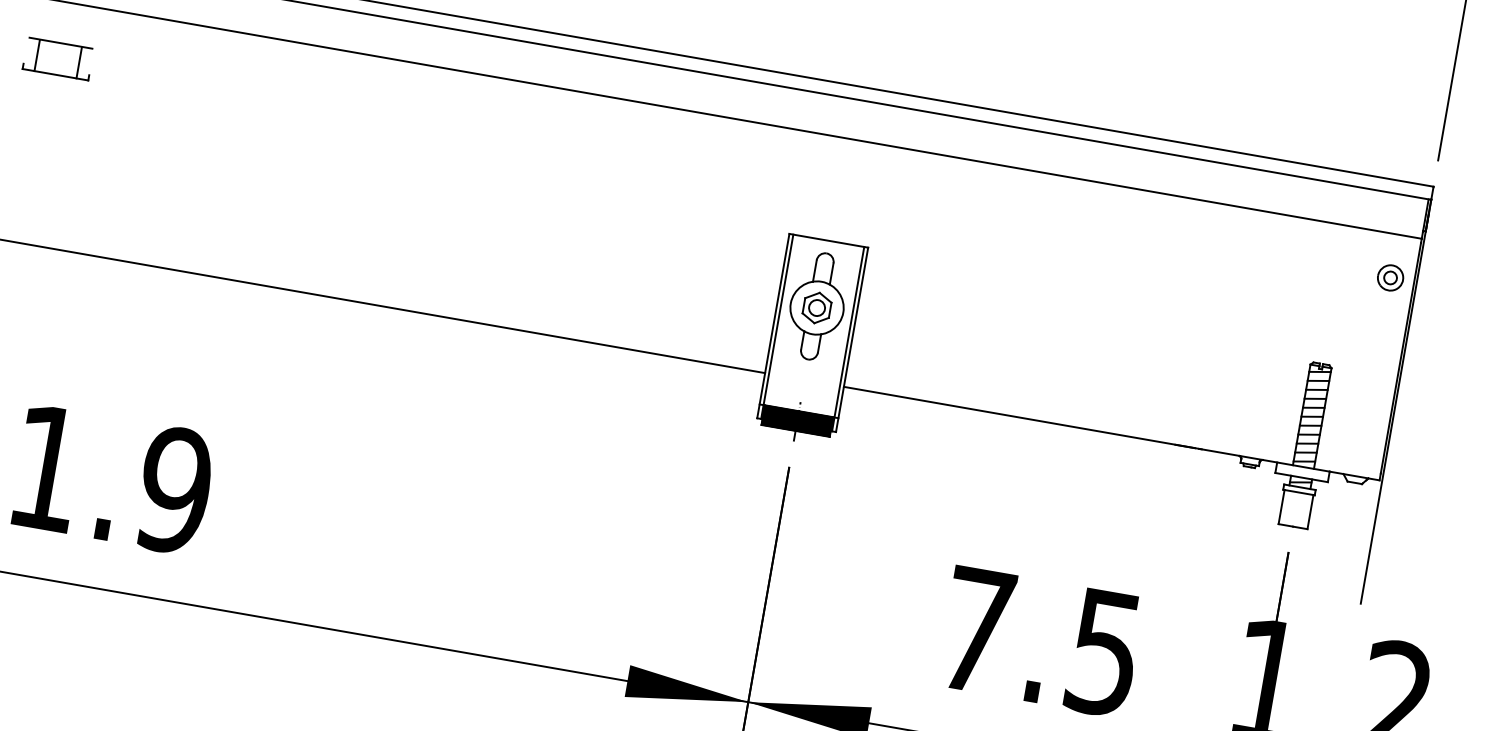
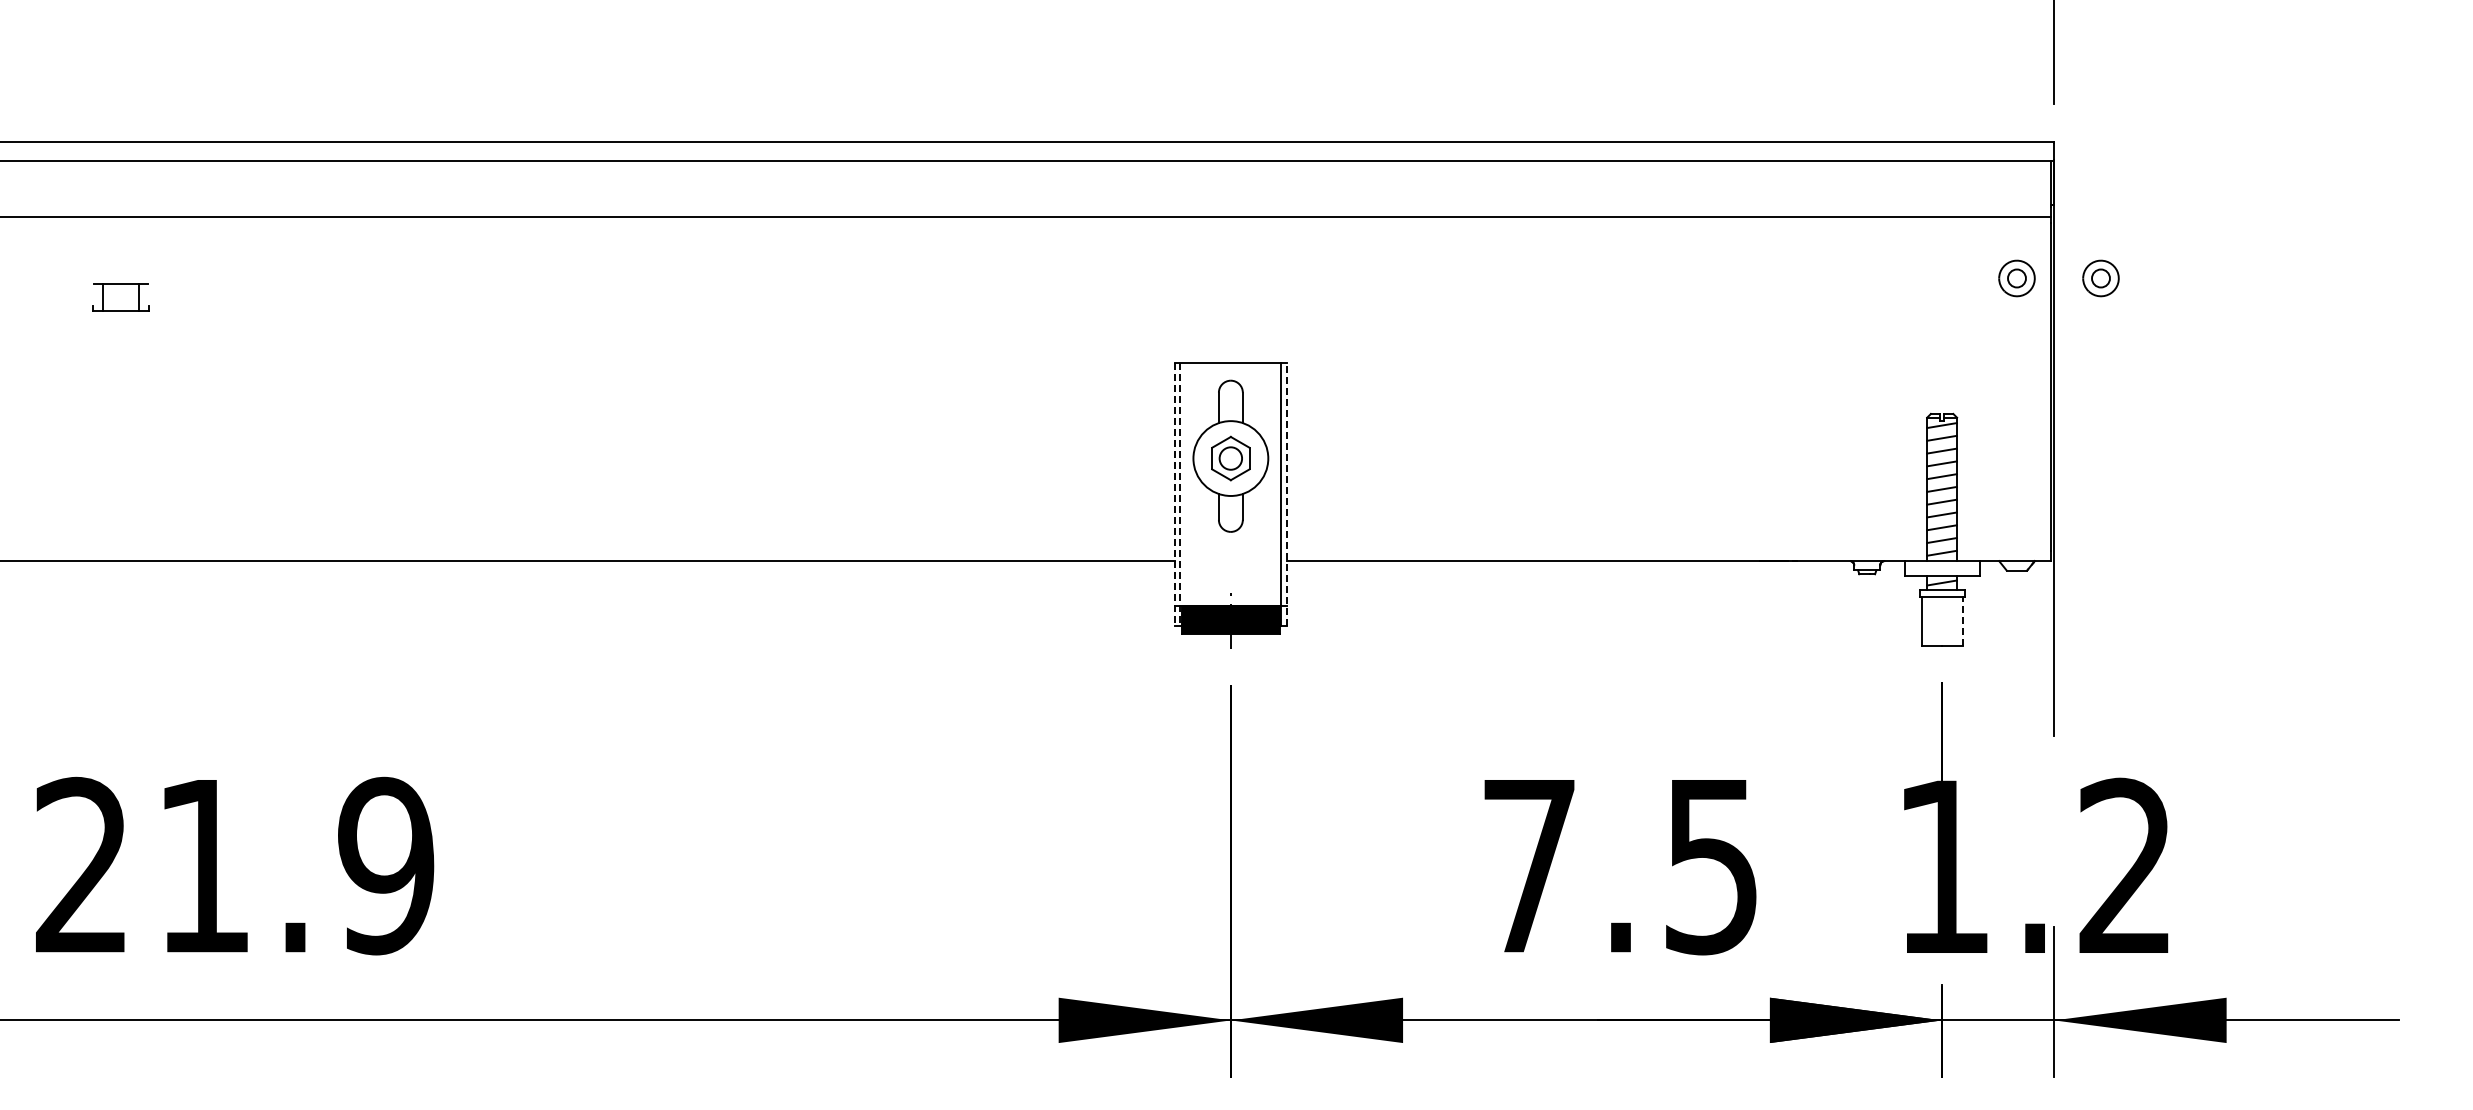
part: (57, 59) -> (120, 297), size x0.6
part: (1449, 288) -> (2100, 278), added
line: (773, 326) -> (1174, 494), solid -> dashed
line: (777, 327) -> (1180, 494), solid -> dashed
line: (852, 339) -> (1287, 493), solid -> dashed
line: (1310, 511) -> (1962, 621), solid -> dashed

